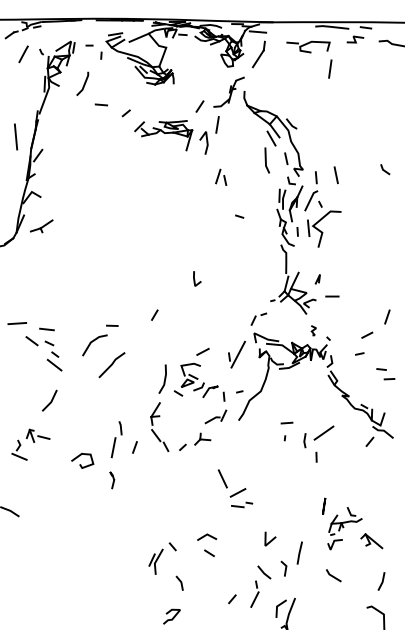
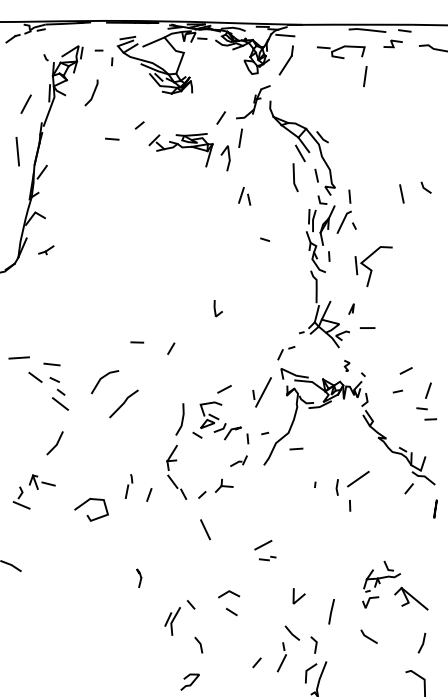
line: (22, 53) -> (25, 103), moved
line: (101, 104) -> (112, 138), moved
line: (335, 174) -> (401, 193), moved
part: (41, 225) -> (46, 249), size x0.6
part: (324, 229) -> (373, 266), moved
line: (387, 316) -> (428, 390), moved
line: (112, 325) -> (137, 342), moved
part: (215, 417) -> (238, 461), size x0.7
line: (287, 422) -> (296, 448), moved
part: (116, 439) -> (128, 486), size x0.6
part: (82, 460) -> (91, 509), size x1.4
line: (222, 478) -> (205, 529), moved
part: (112, 480) -> (139, 578), moved
part: (241, 504) -> (267, 558), size x0.7
line: (324, 505) -> (435, 508), moved
part: (371, 541) -> (410, 598), size x1.4
line: (285, 568) -> (315, 644), moved

